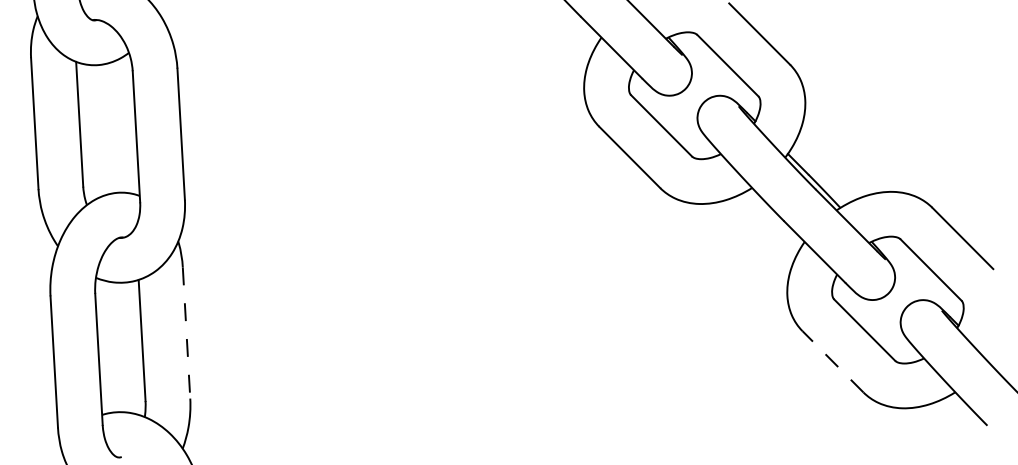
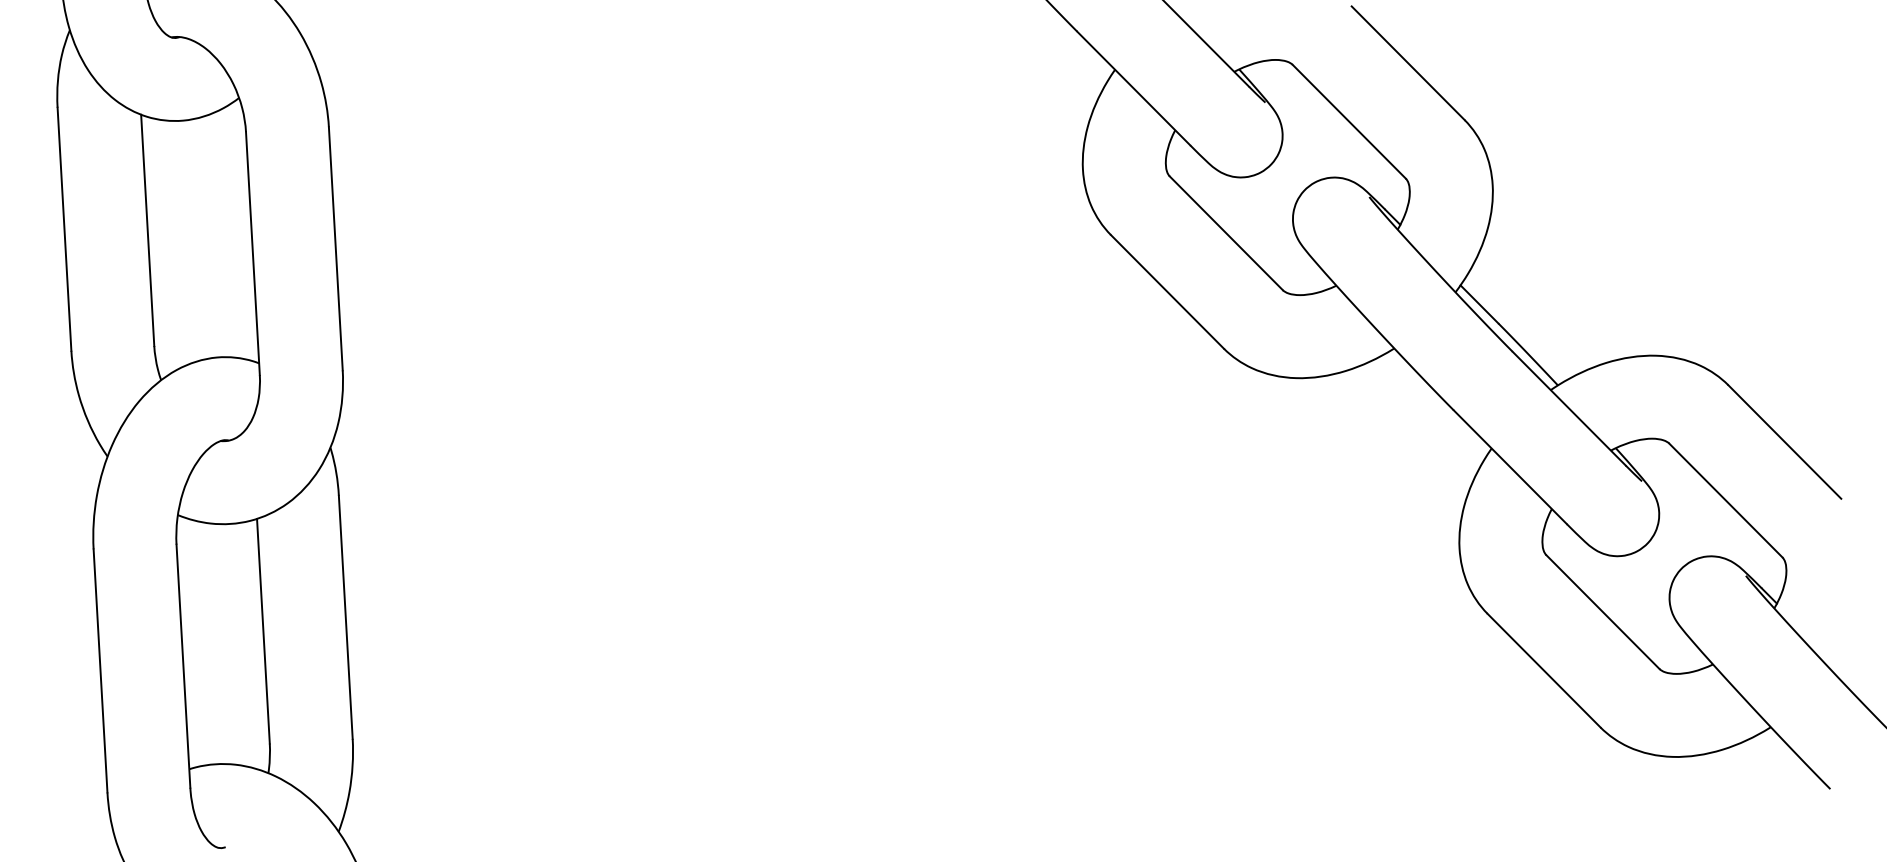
line: (186, 333) -> (345, 618), dashed -> solid
line: (832, 361) -> (1543, 670), dashed -> solid

